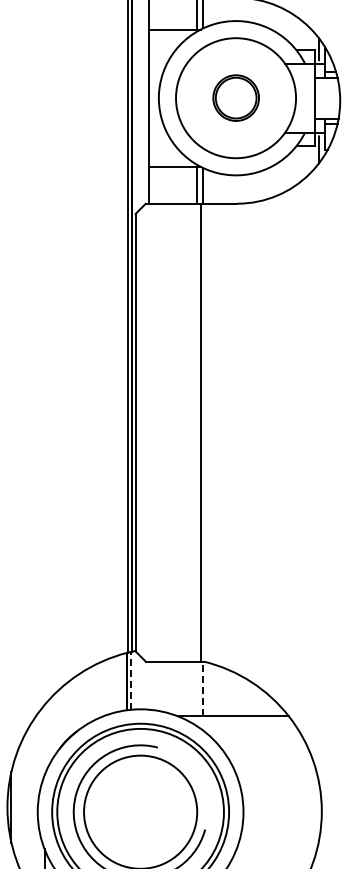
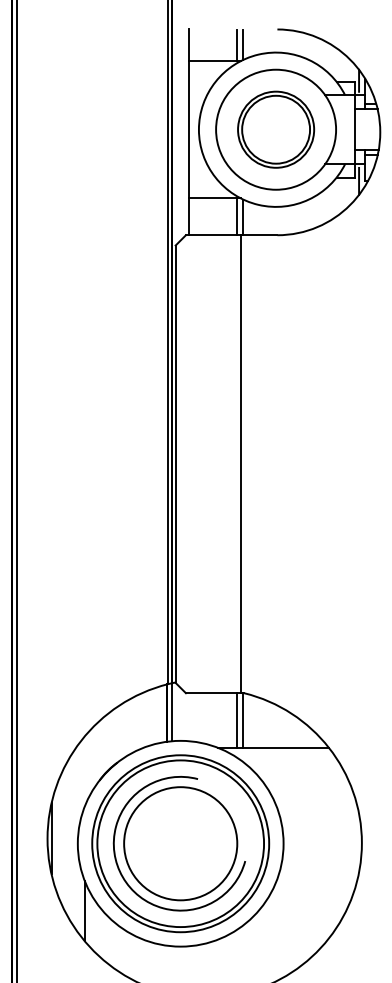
part: (236, 97) -> (276, 129), size x1.67
line: (131, 680) -> (171, 712), dashed -> solid
line: (196, 688) -> (236, 720), added
line: (203, 688) -> (243, 720), dashed -> solid

